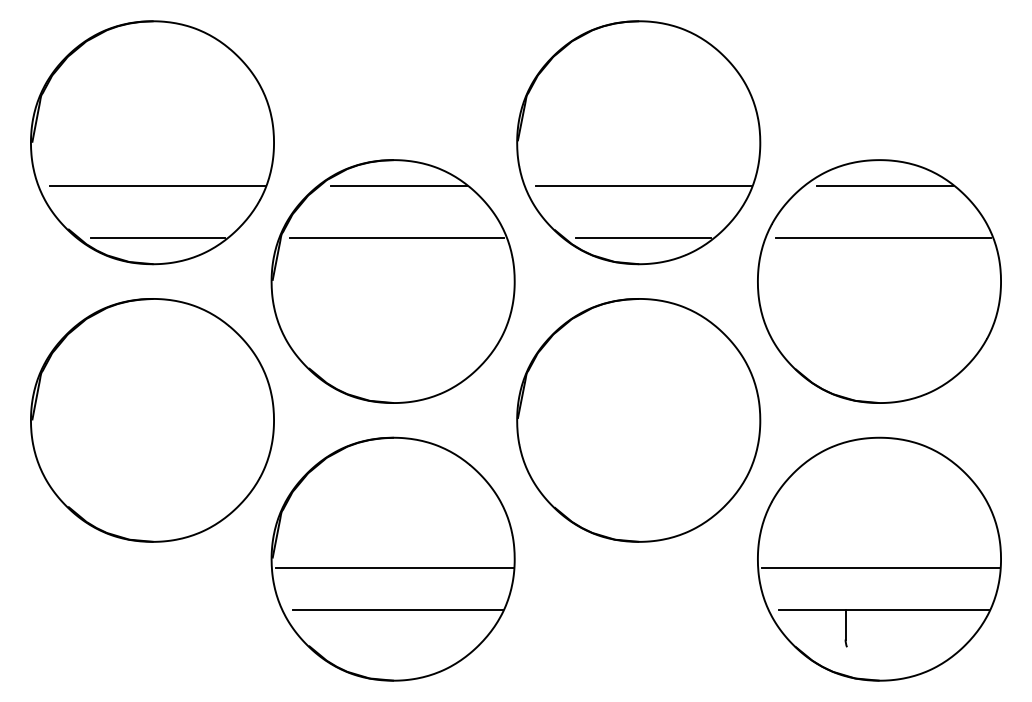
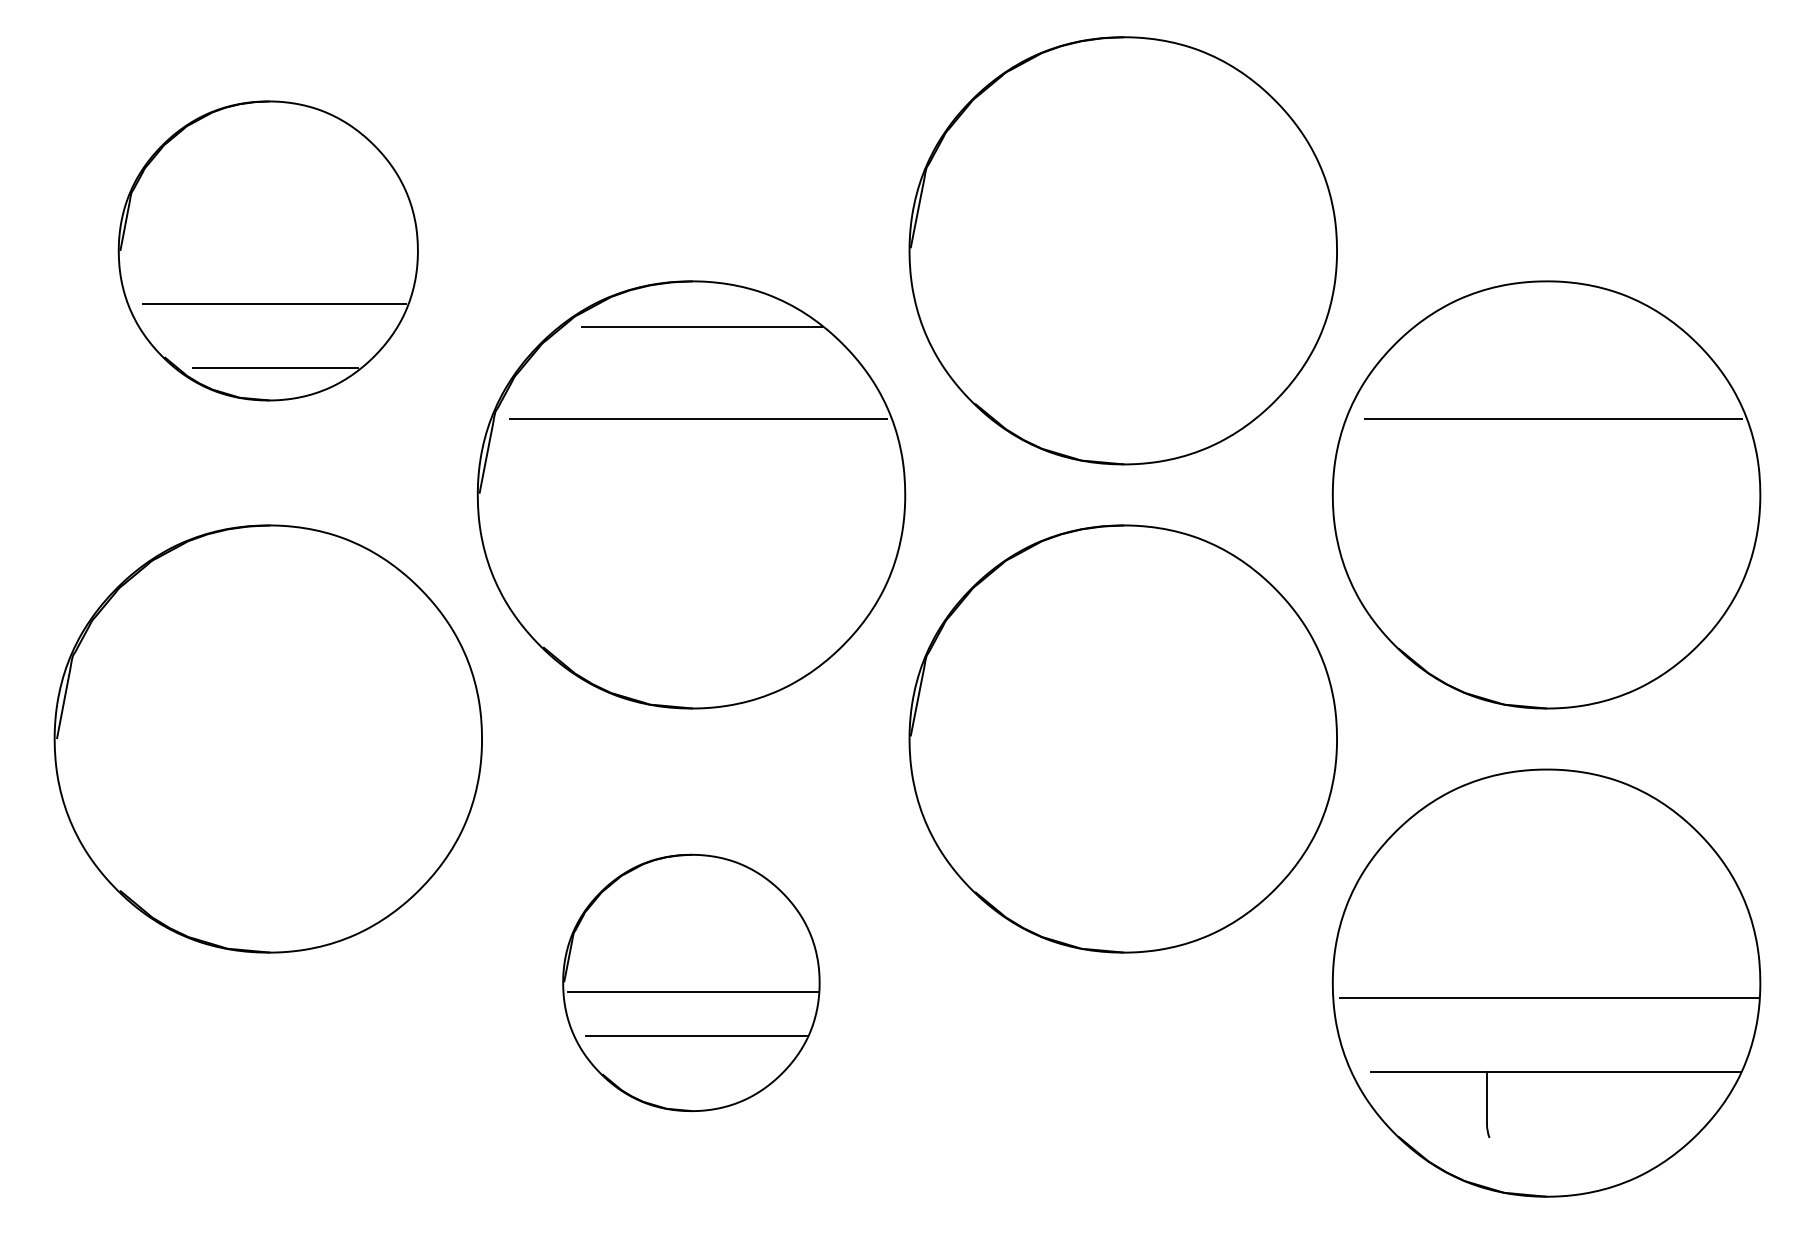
part: (152, 142) -> (268, 250), size x0.7
line: (642, 186) -> (1129, 327), removed
line: (884, 186) -> (1555, 327), removed
line: (643, 238) -> (1131, 419), removed
part: (392, 558) -> (690, 981), size x0.6

